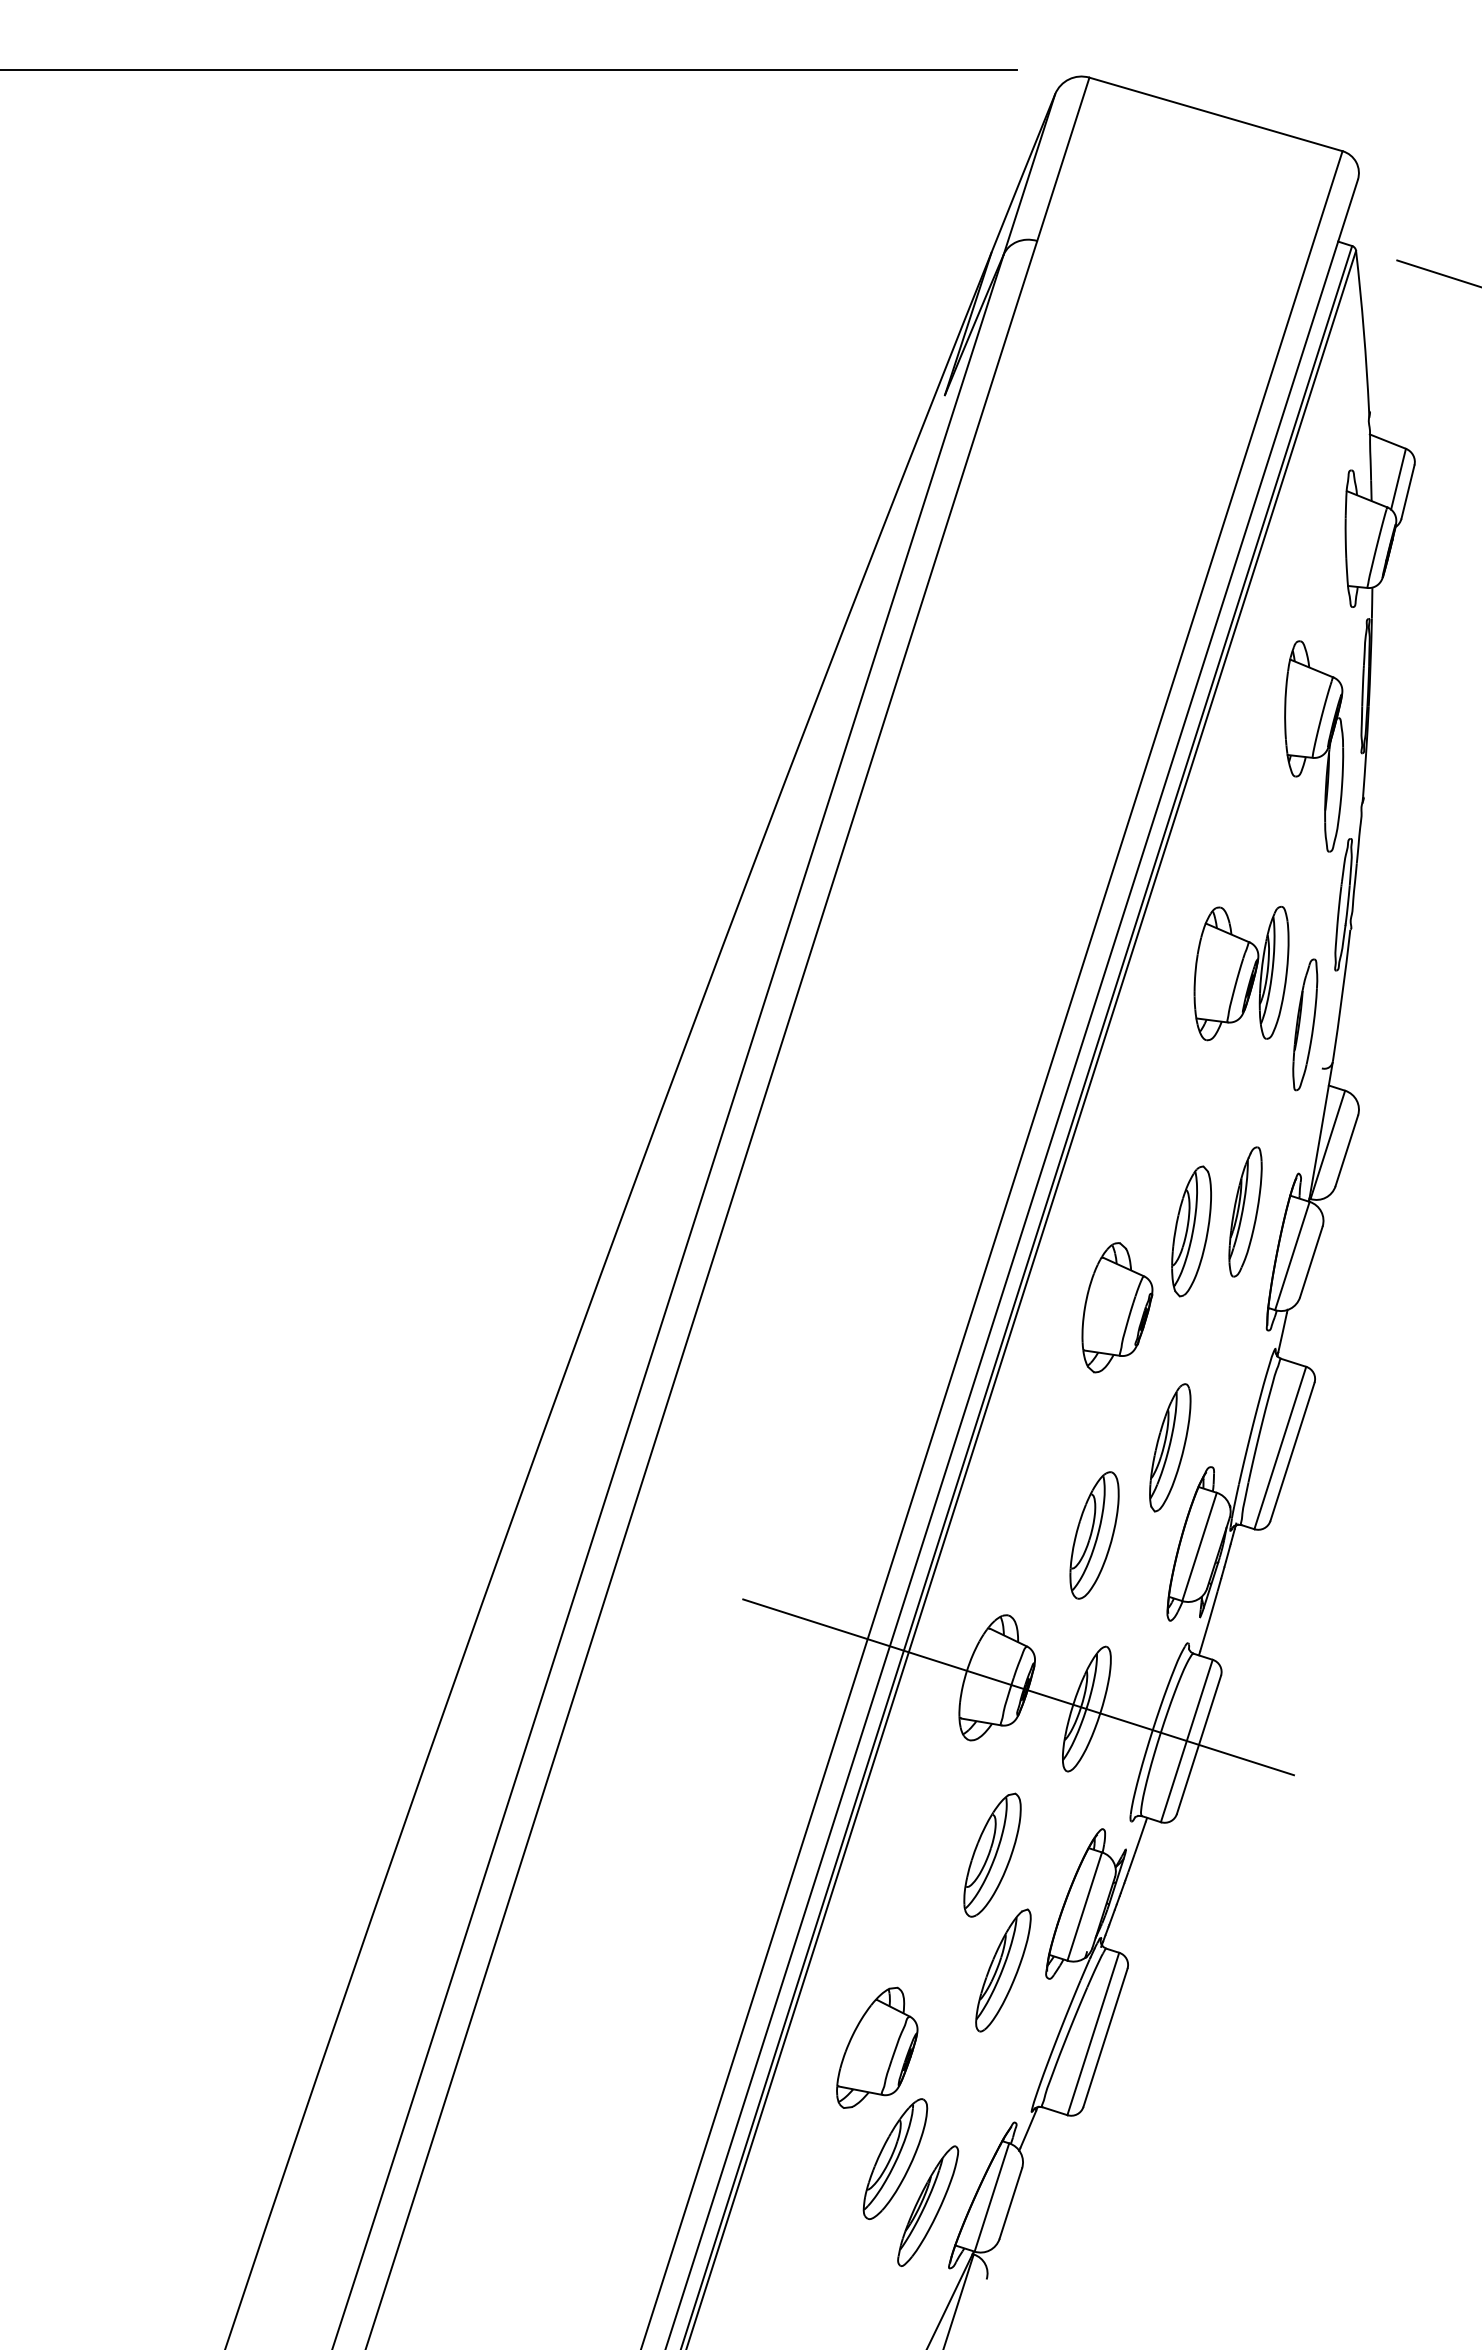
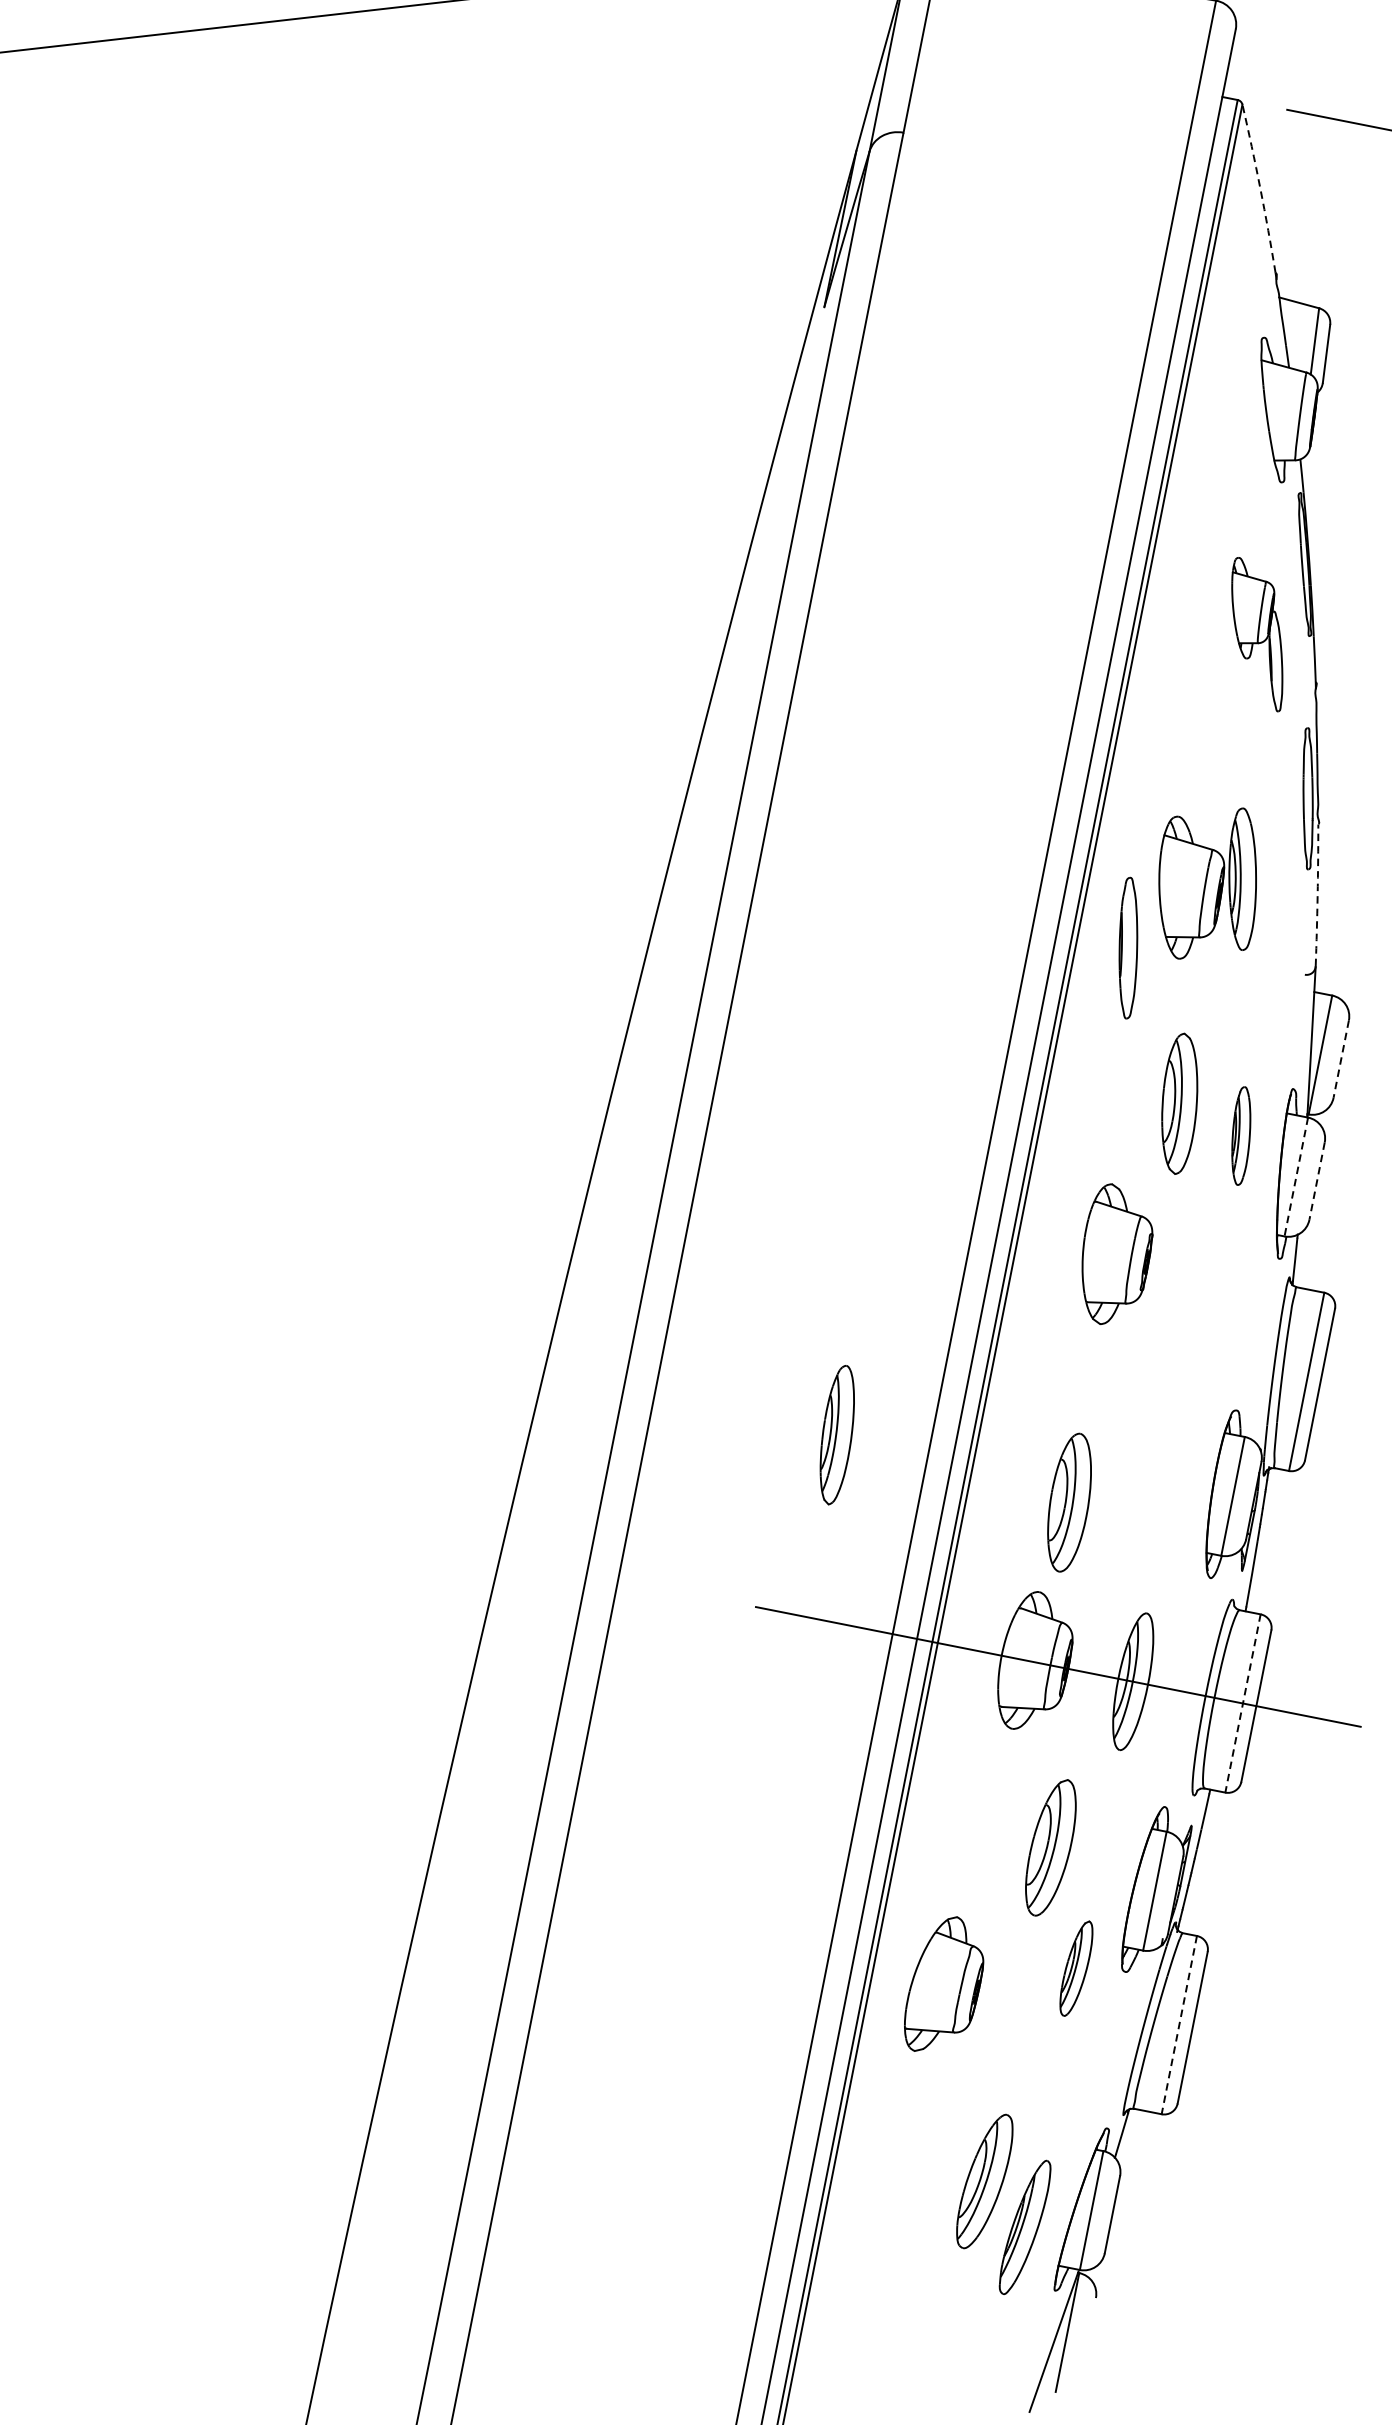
arc: (1363, 330) -> (1259, 188), solid -> dashed
part: (1314, 746) -> (1258, 634), size x0.7
arc: (1342, 995) -> (1317, 895), solid -> dashed
part: (1305, 1024) -> (1128, 947), moved
line: (1346, 1150) -> (1340, 1058), solid -> dashed
part: (1245, 1211) -> (1241, 1135), size x0.7
part: (1191, 1231) -> (1179, 1103), moved
line: (1292, 1256) -> (1296, 1177), solid -> dashed
line: (1311, 1262) -> (1317, 1181), solid -> dashed
part: (1170, 1447) -> (837, 1434), moved
part: (1094, 1535) -> (1069, 1502), moved
line: (1186, 1741) -> (1242, 1704), solid -> dashed
part: (1003, 1970) -> (1076, 1968), size x0.7
line: (1093, 2034) -> (1179, 2025), solid -> dashed
part: (877, 2047) -> (942, 1982), moved

